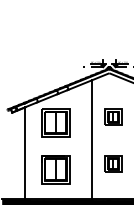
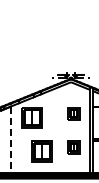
line: (91, 138) -> (58, 129), removed
line: (25, 154) -> (10, 140), solid -> dashed
part: (54, 169) -> (41, 151), moved

